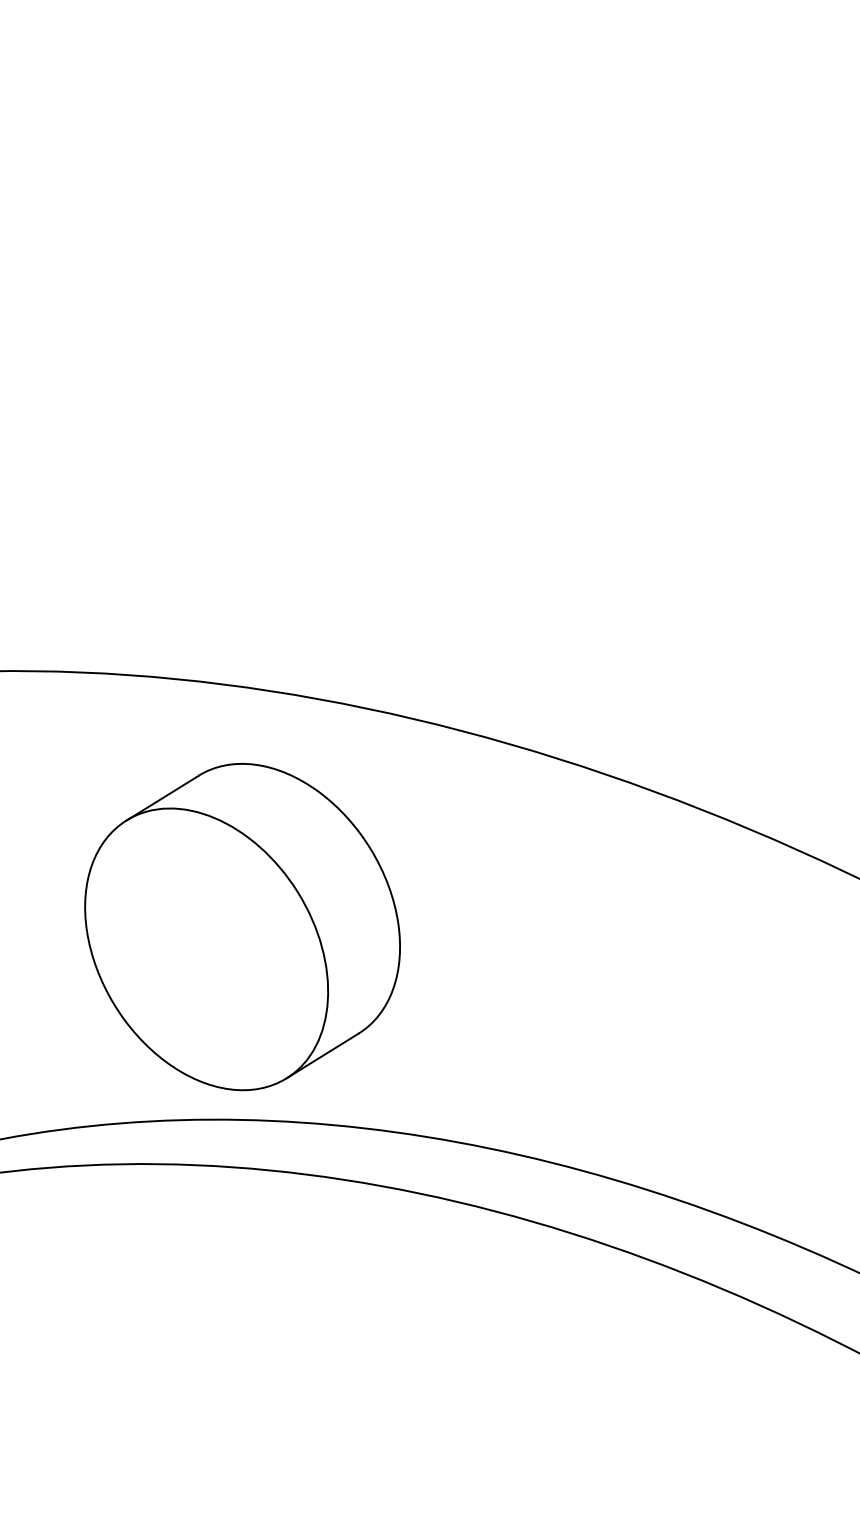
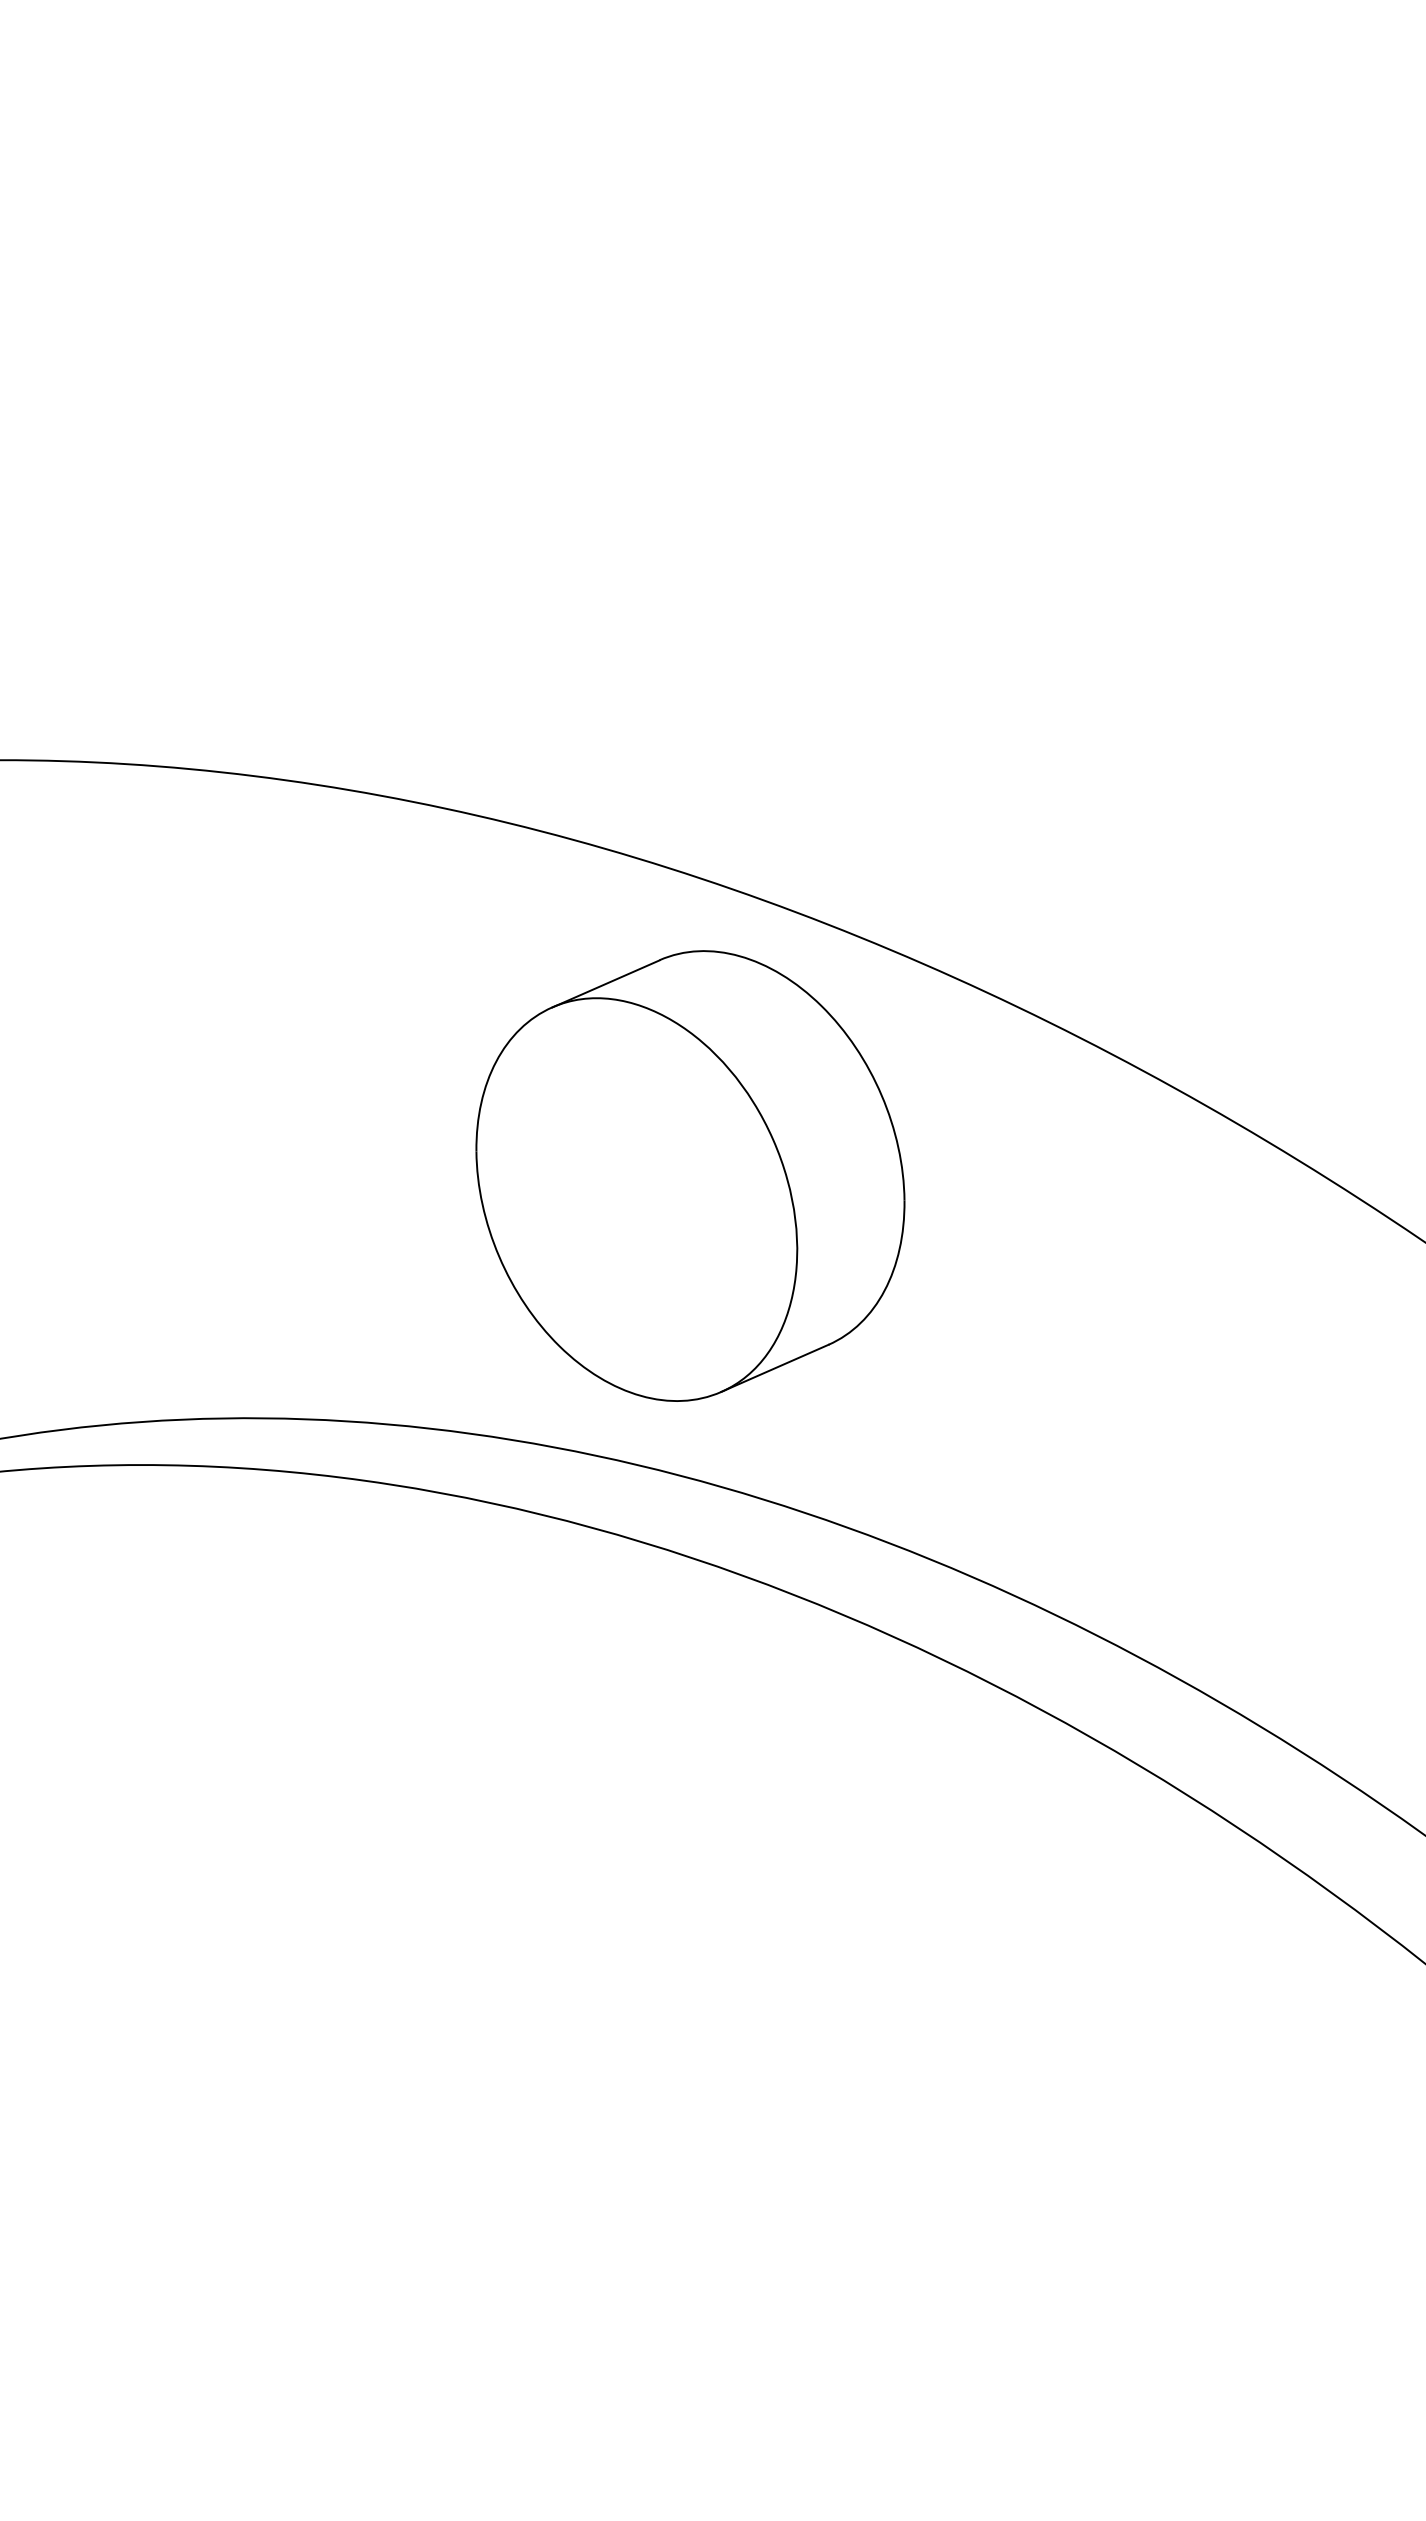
part: (242, 926) -> (690, 1175), moved

